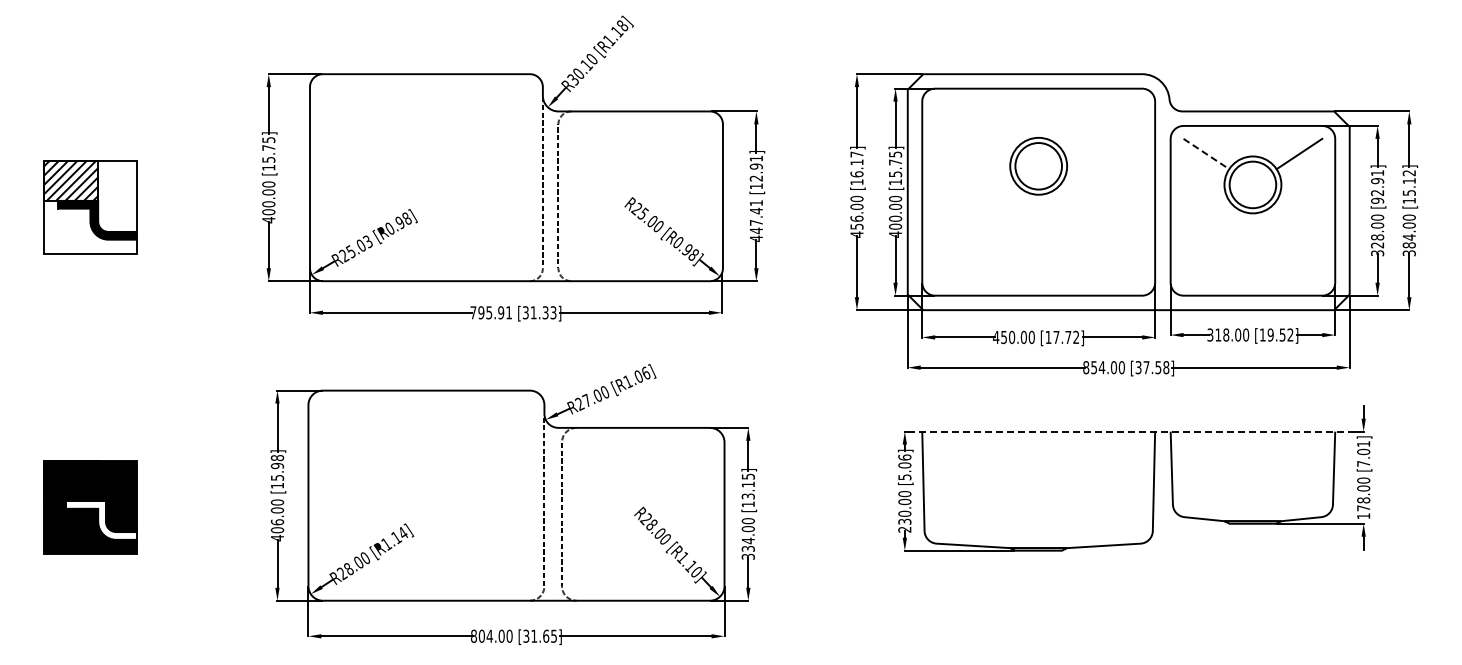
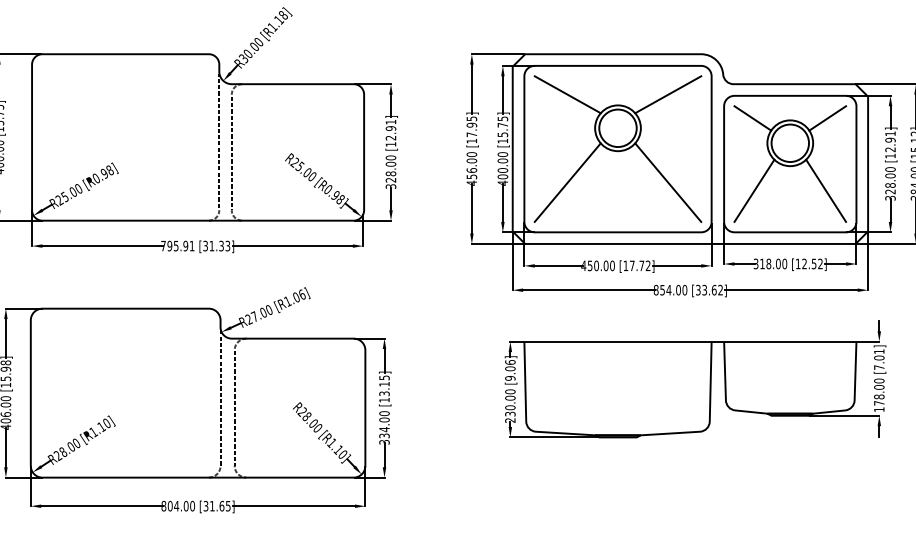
text: (586, 64) -> (254, 46), R30.10 -> R30.00
line: (976, 124) -> (567, 94), added
line: (1101, 124) -> (668, 94), added
line: (1206, 154) -> (752, 118), dashed -> solid
text: (856, 164) -> (471, 126), [16.17] -> [17.95]
text: (1377, 200) -> (890, 155), [92.91] -> [12.91]
text: (756, 221) -> (391, 172), 447.41 -> 328.00
line: (976, 233) -> (567, 182), added
line: (1101, 233) -> (668, 182), added
text: (367, 241) -> (78, 188), R25.03 -> R25.00
line: (1208, 243) -> (754, 190), added
line: (1297, 243) -> (826, 190), added
text: (1270, 334) -> (804, 263), [19.52] -> [12.52]
text: (1156, 367) -> (712, 290), [37.58] -> [33.62]
line: (1128, 431) -> (690, 341), dashed -> solid
text: (904, 477) -> (510, 378), [5.06] -> [9.06]
text: (403, 533) -> (107, 423), [R1.14] -> [R1.10]

